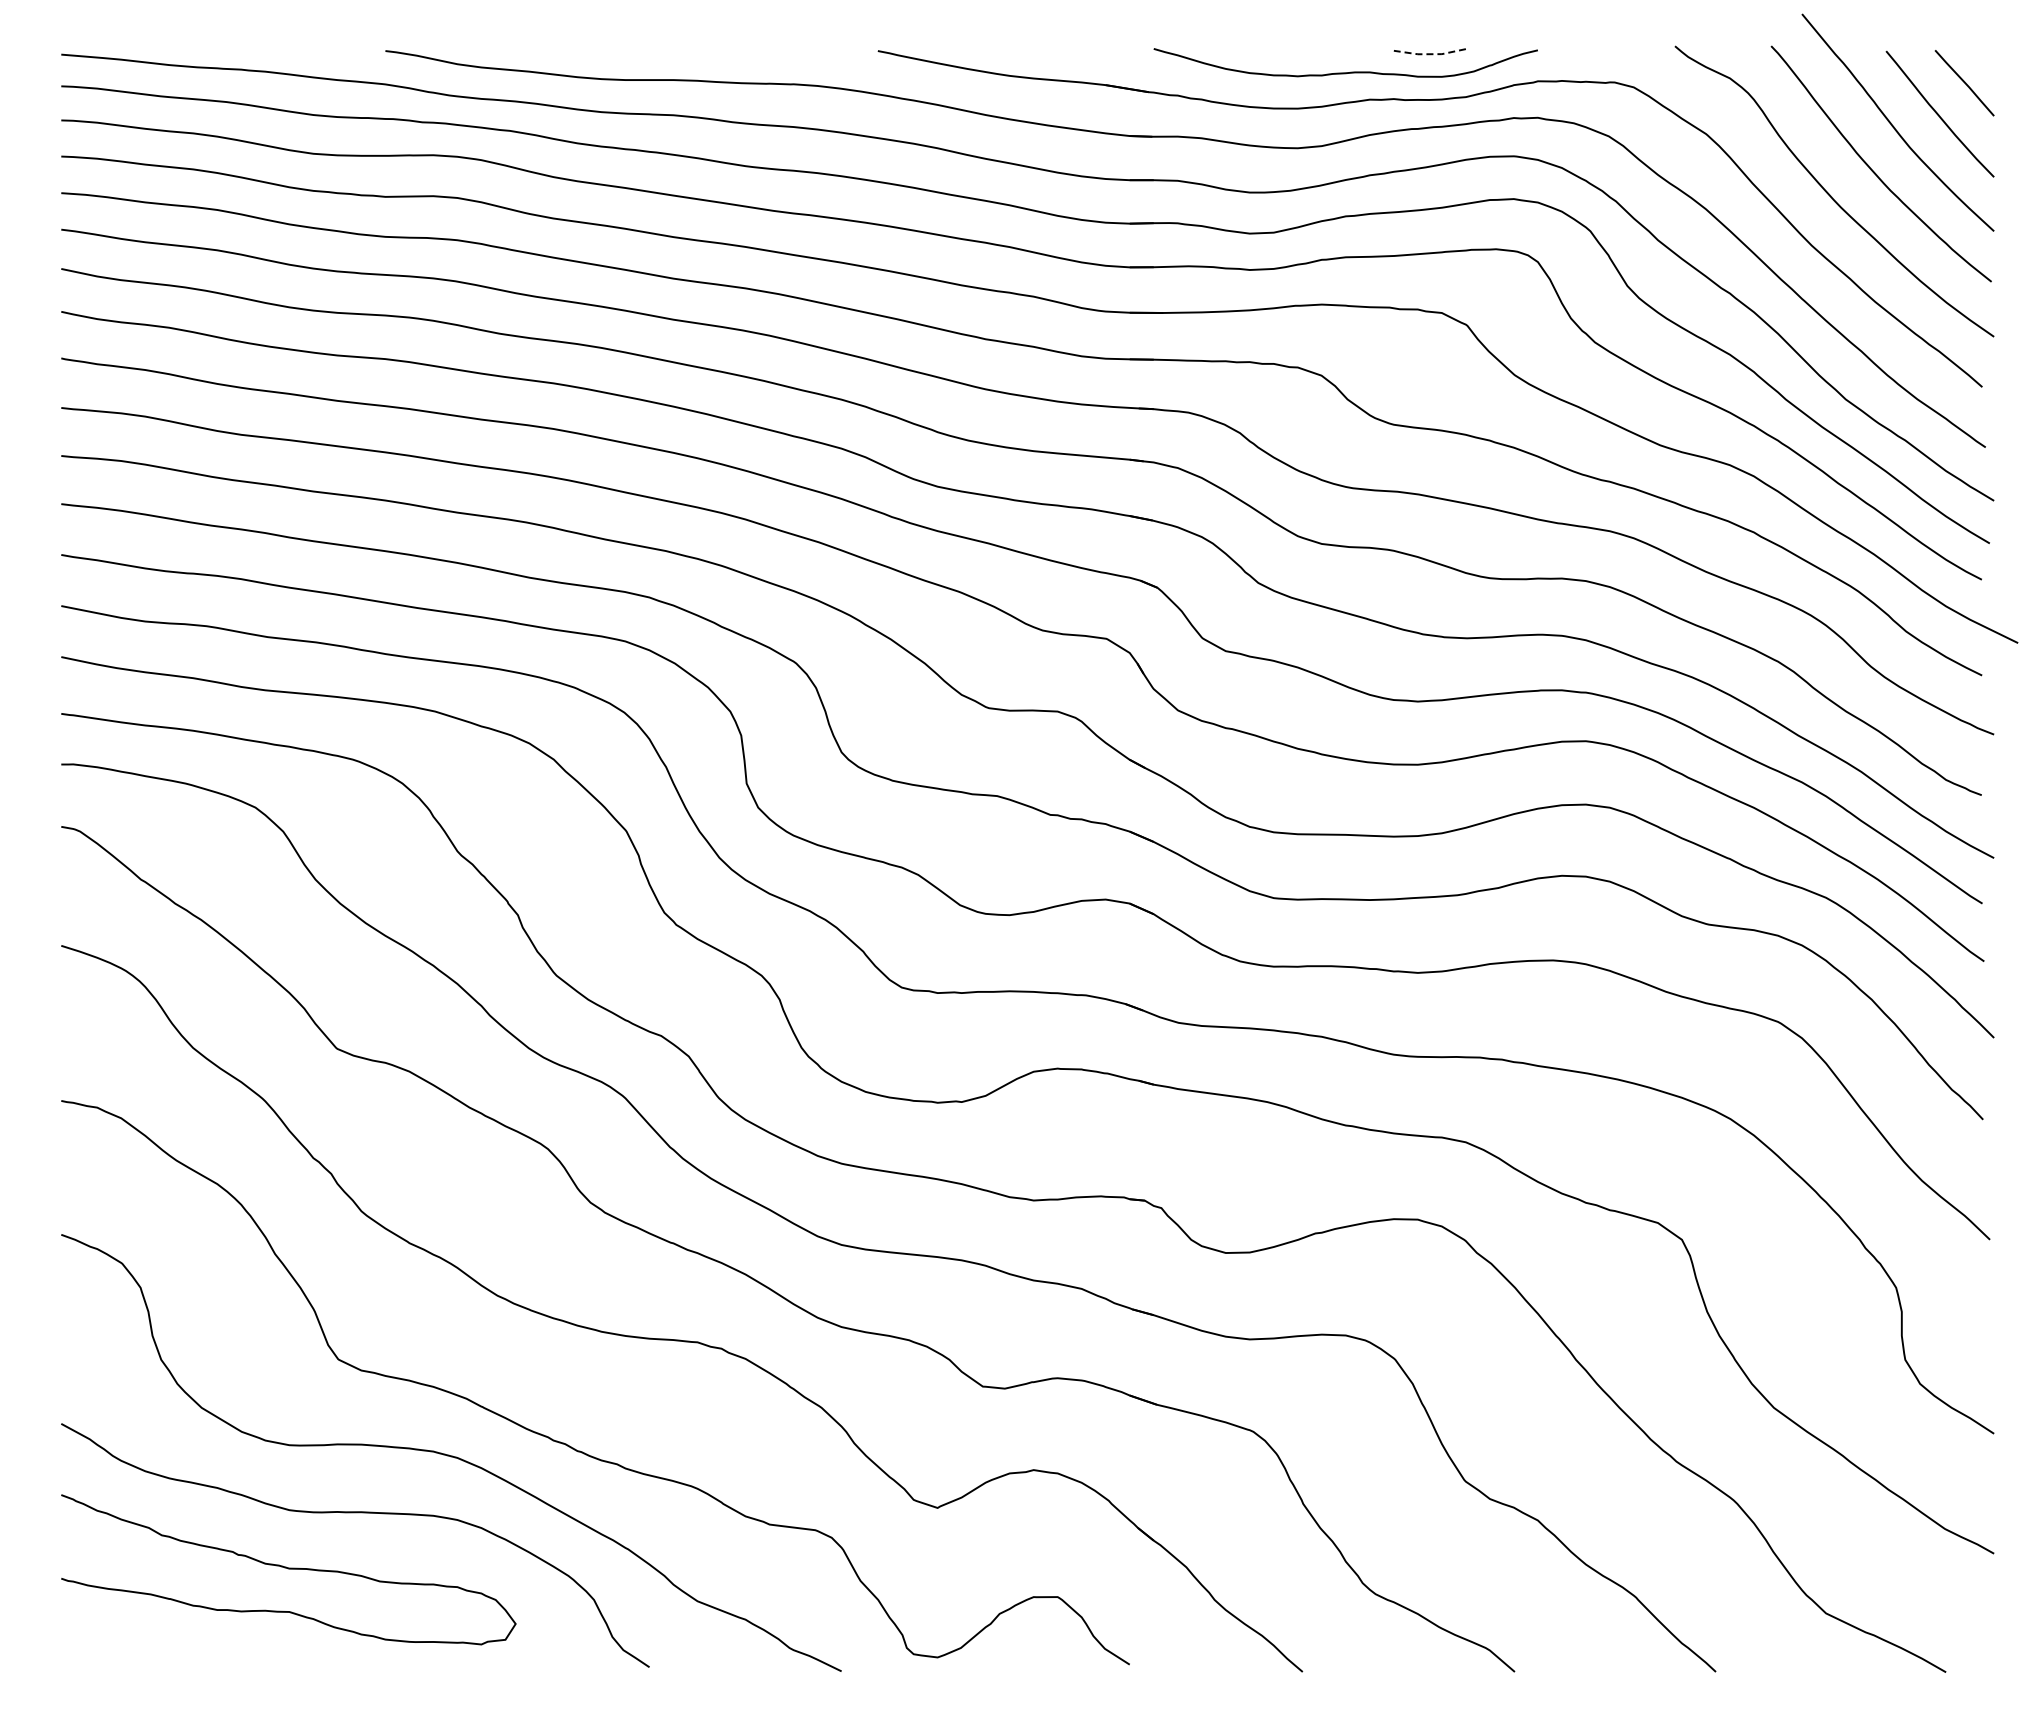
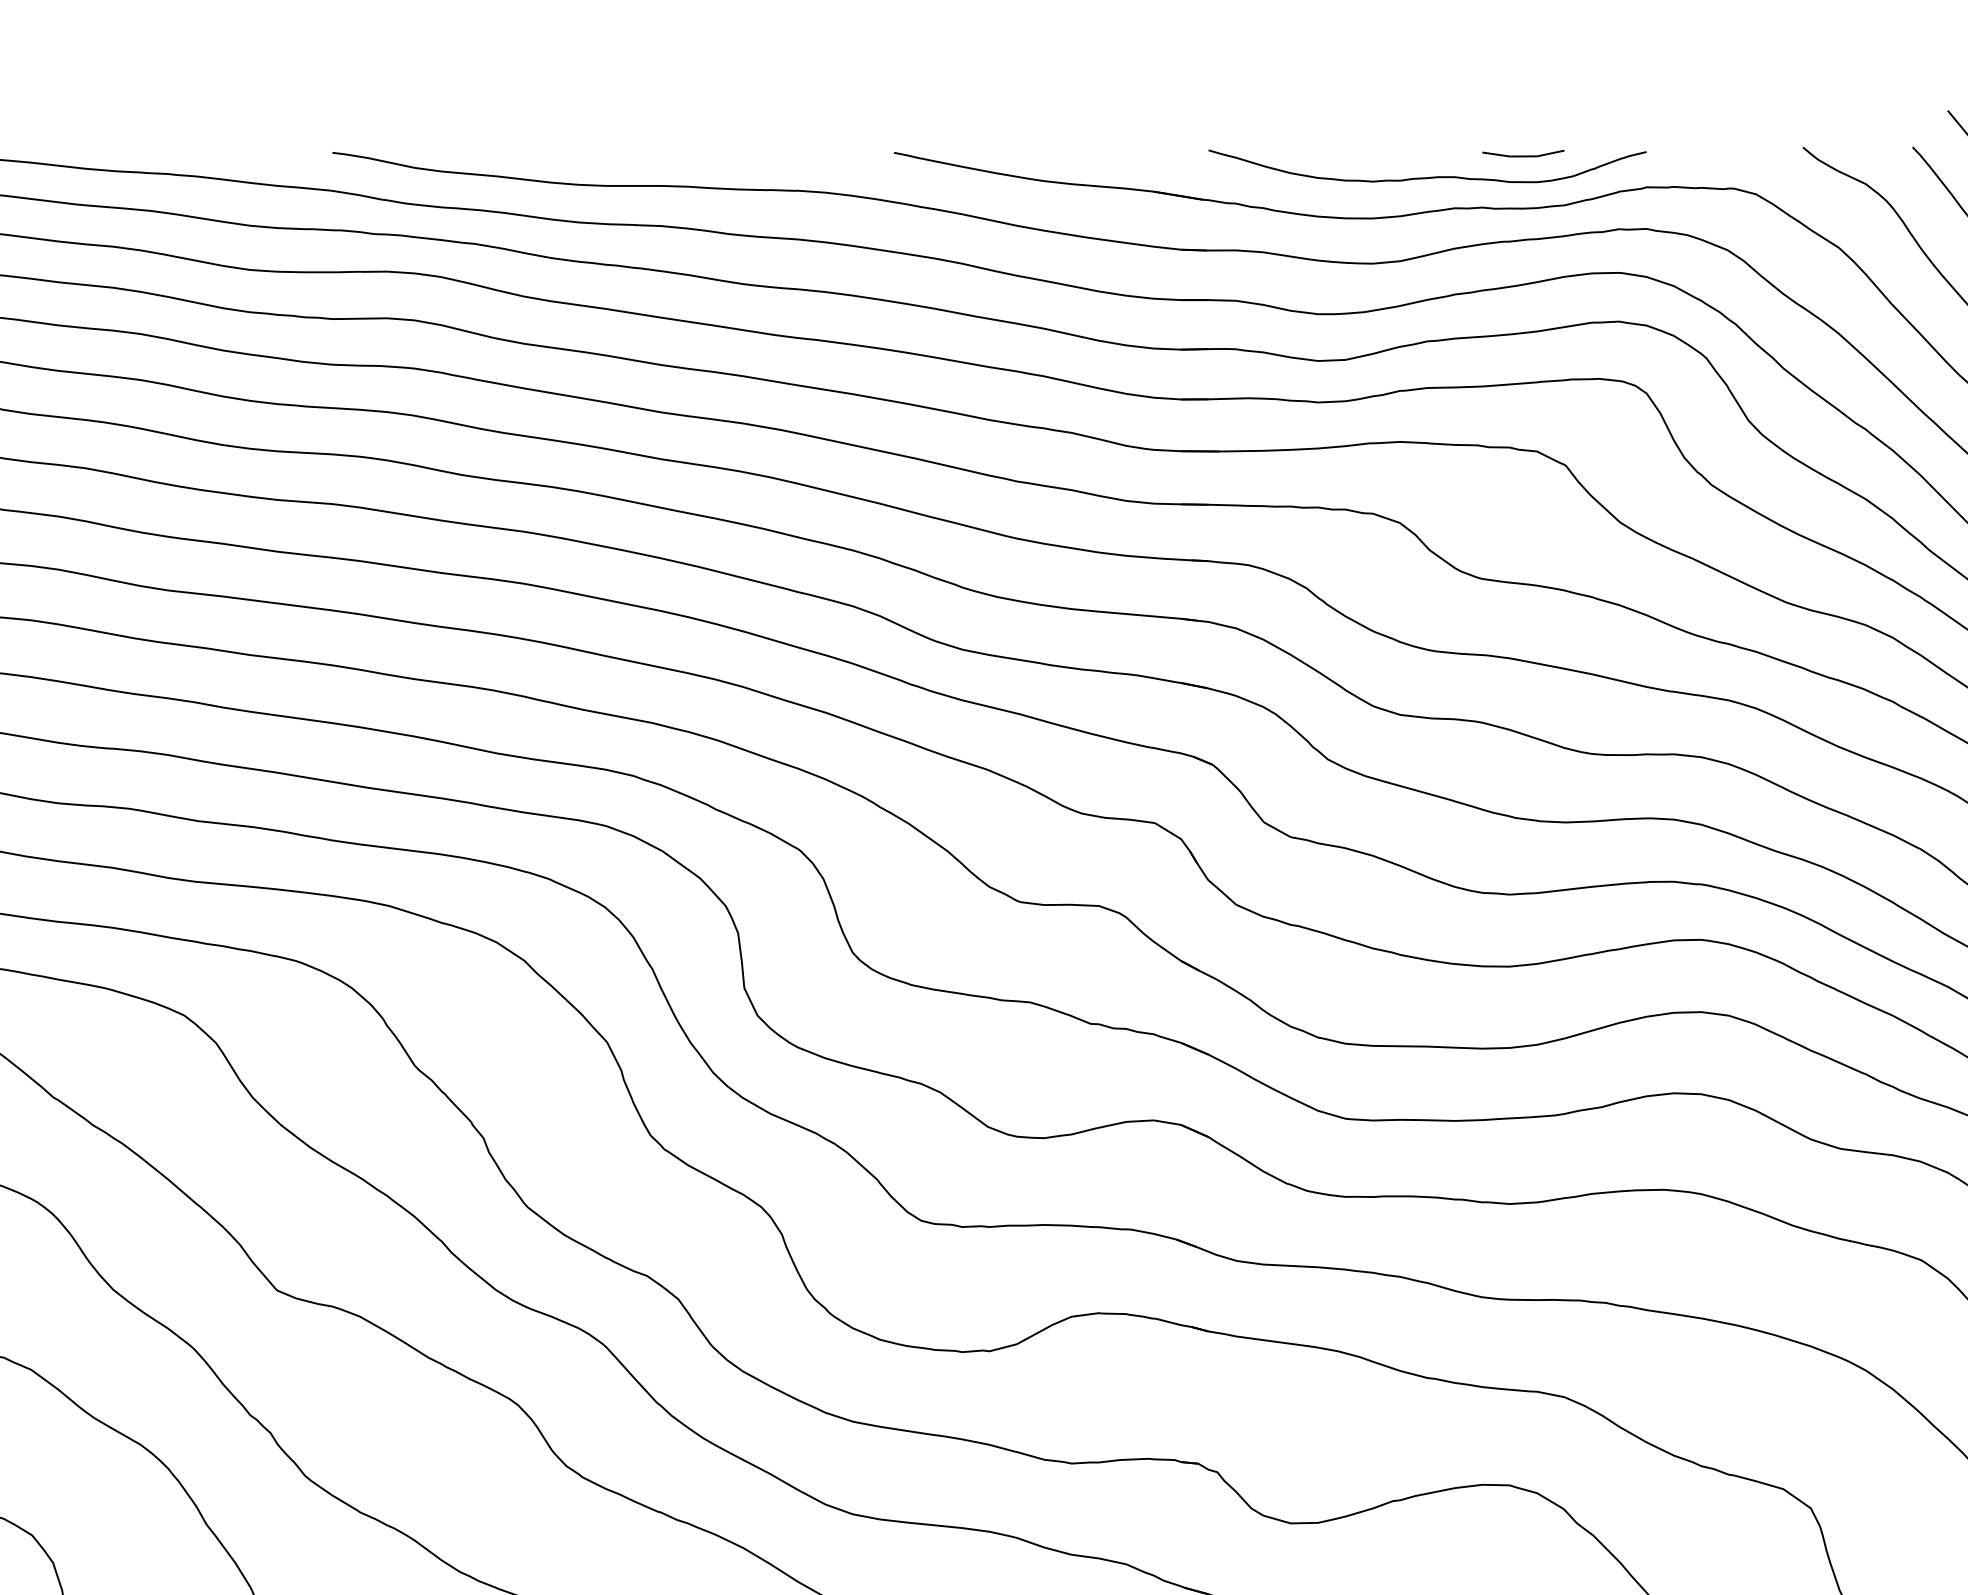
line: (1429, 54) -> (1522, 156), dashed -> solid

